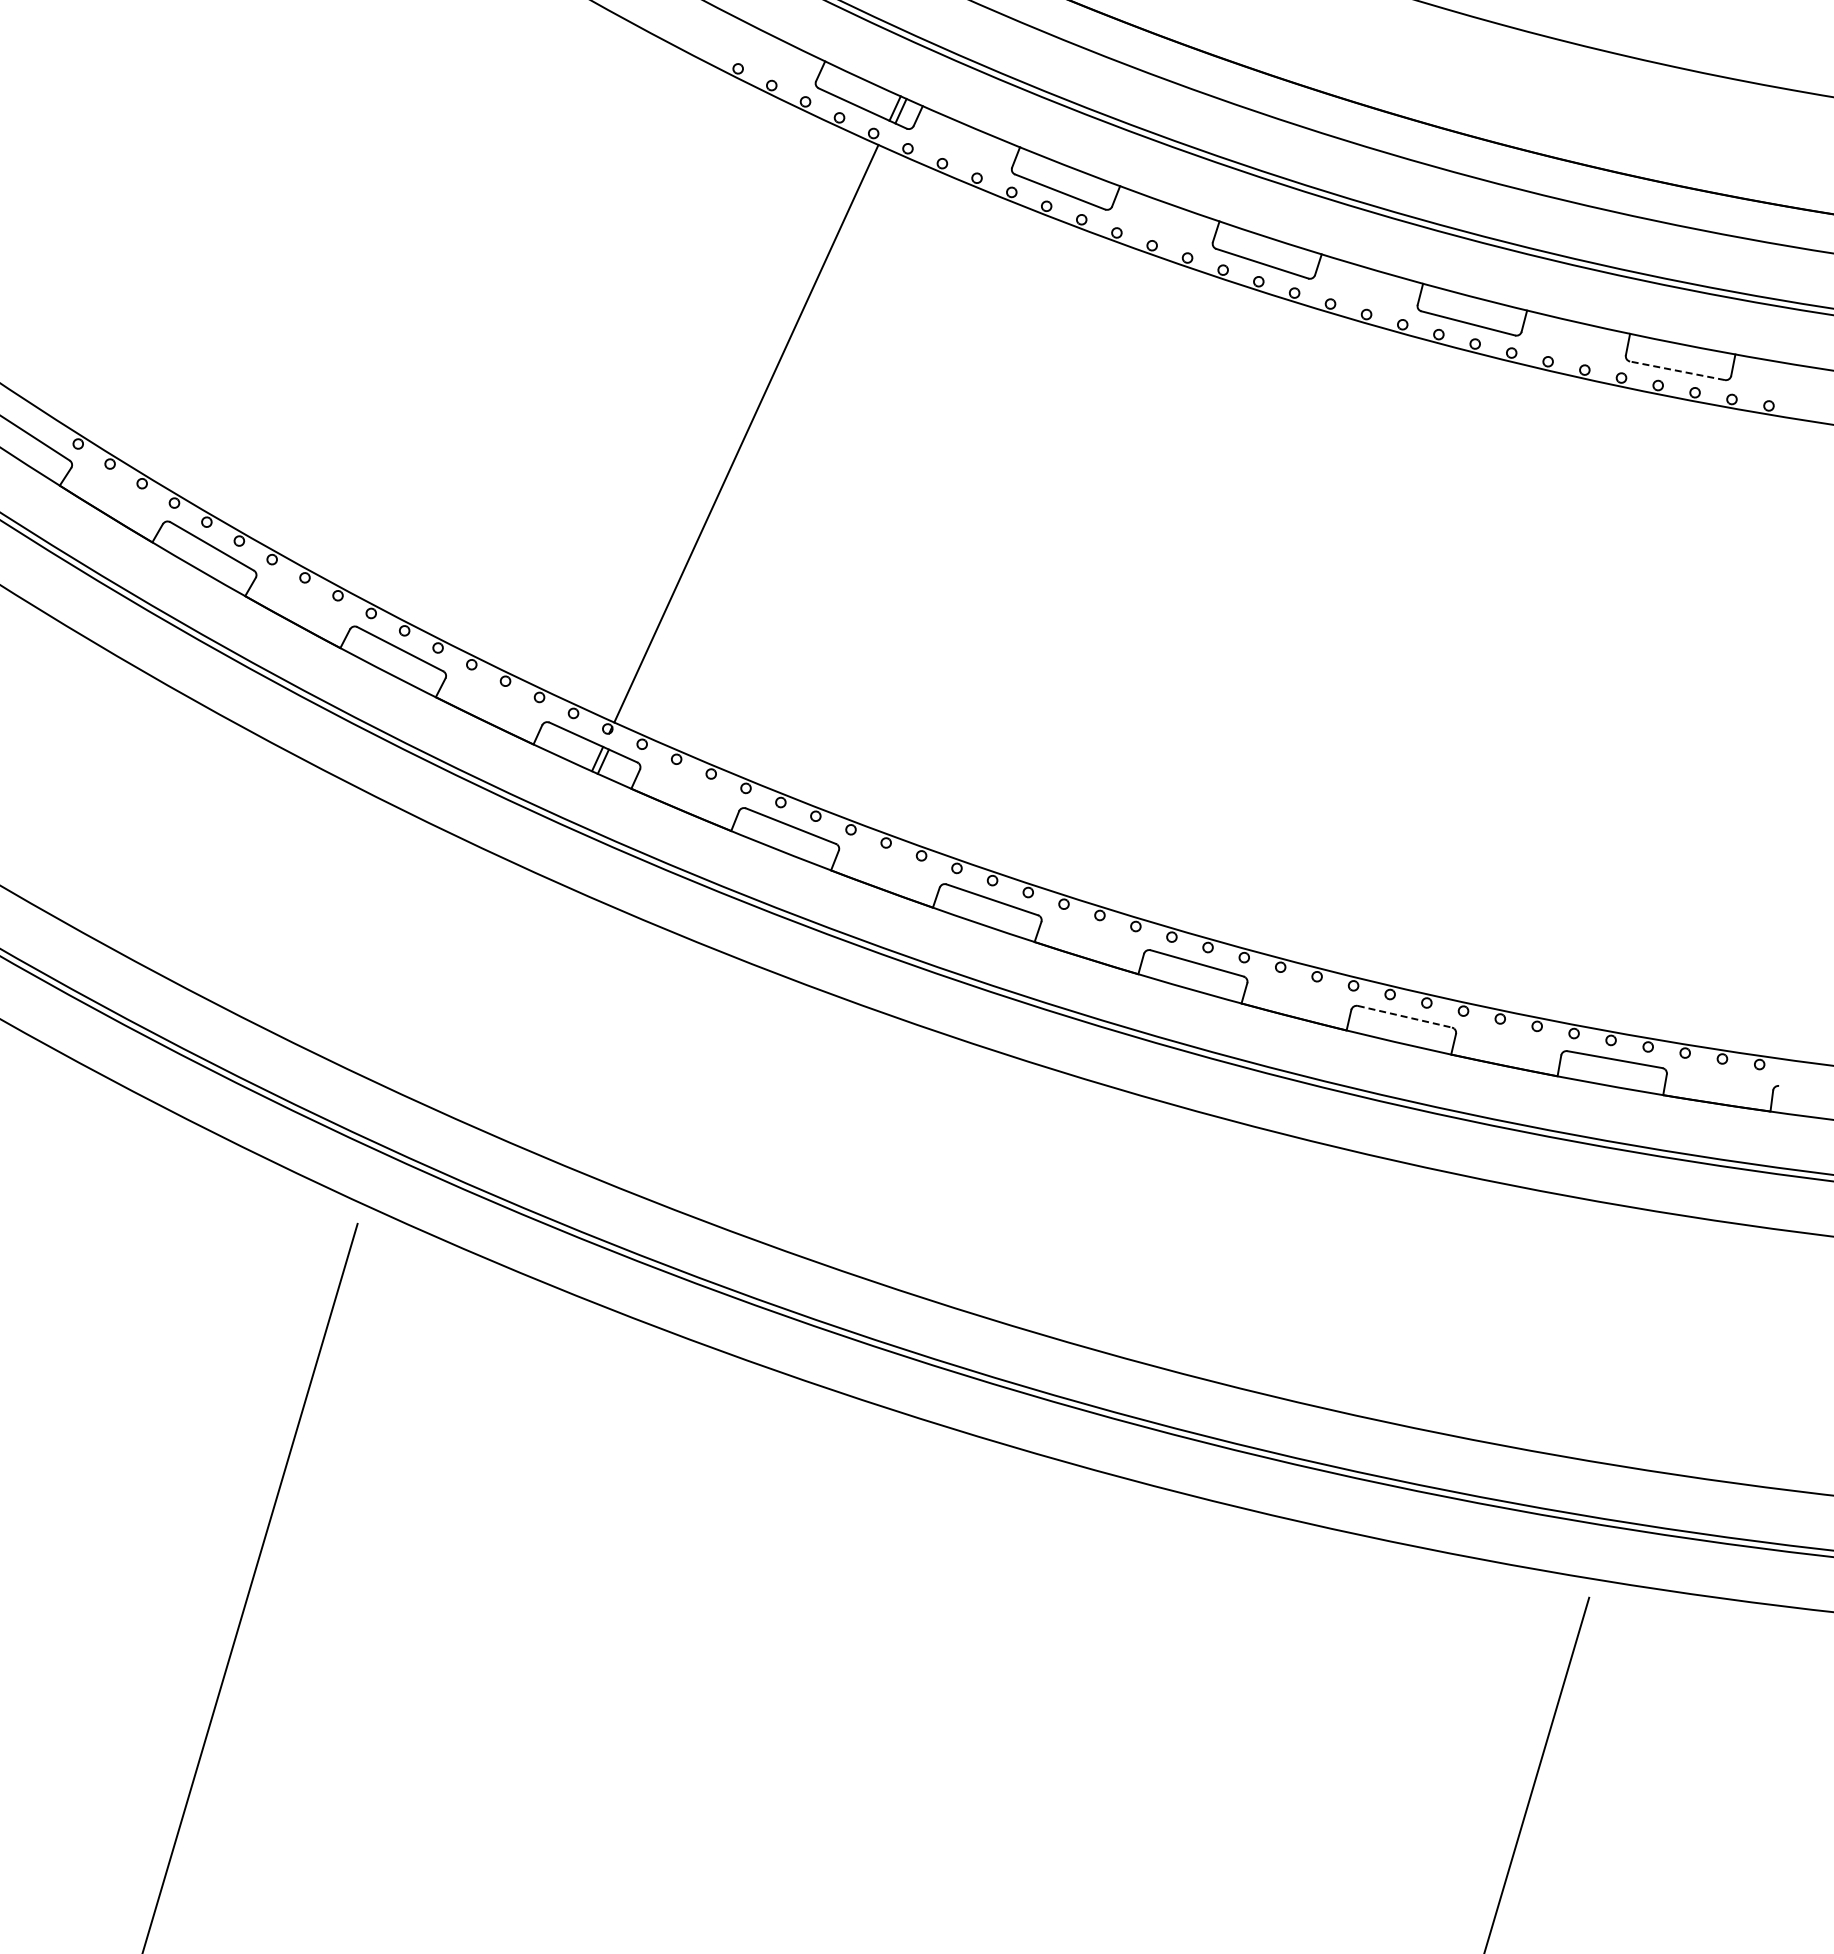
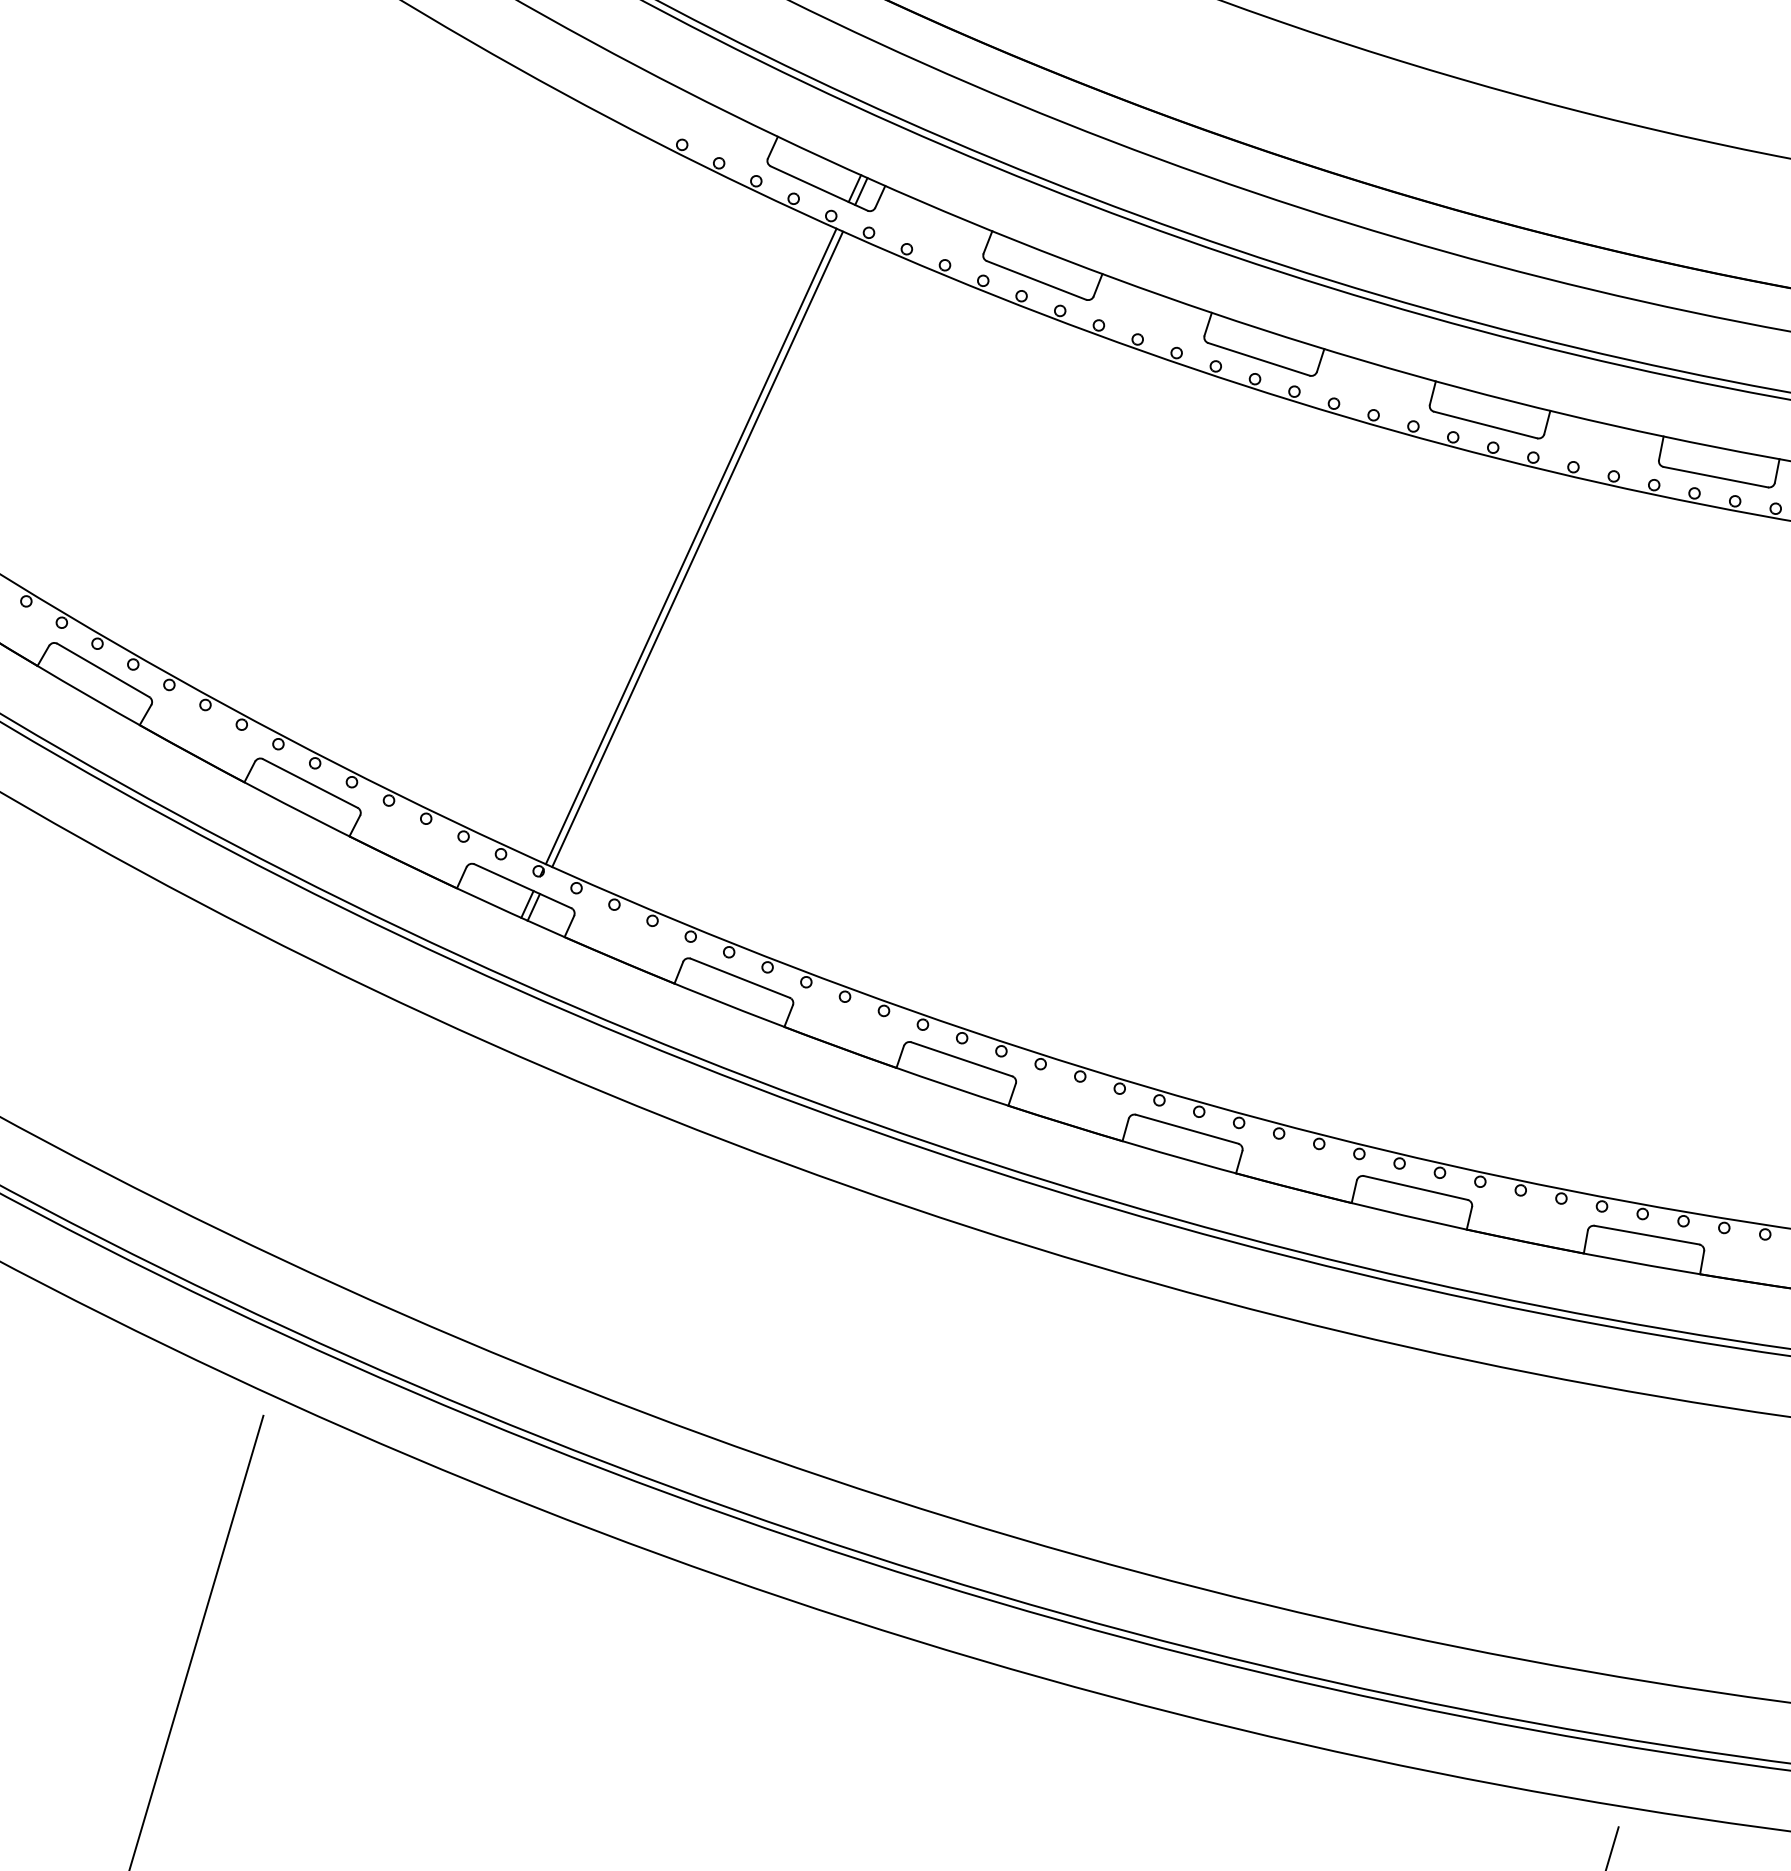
line: (1677, 370) -> (1715, 476), dashed -> solid
line: (752, 436) -> (697, 549), added
line: (1405, 1016) -> (1416, 1187), dashed -> solid

